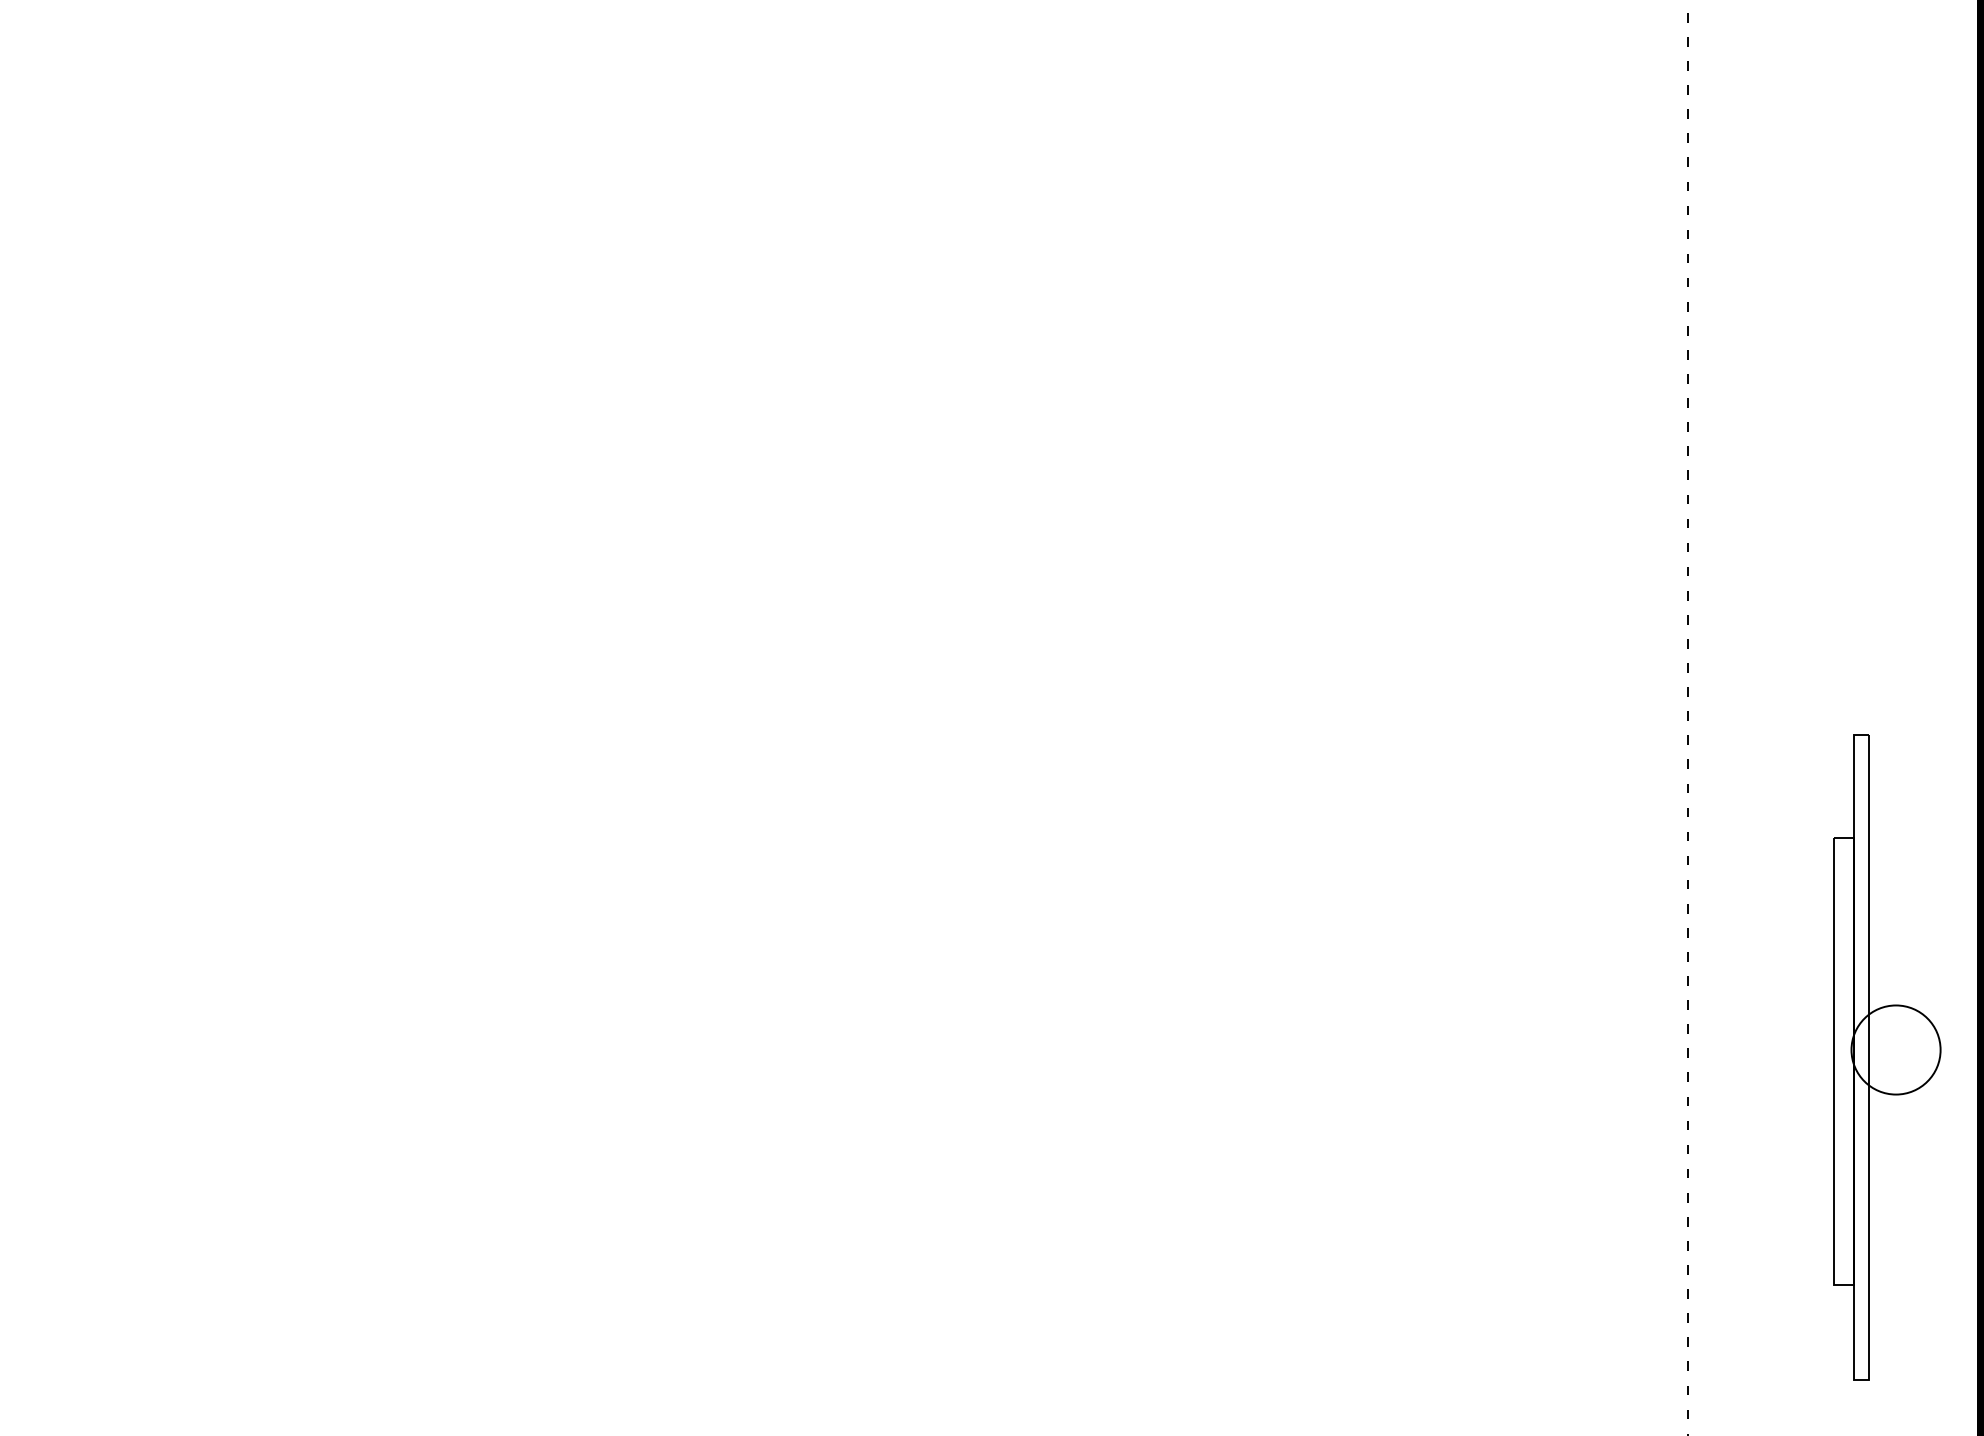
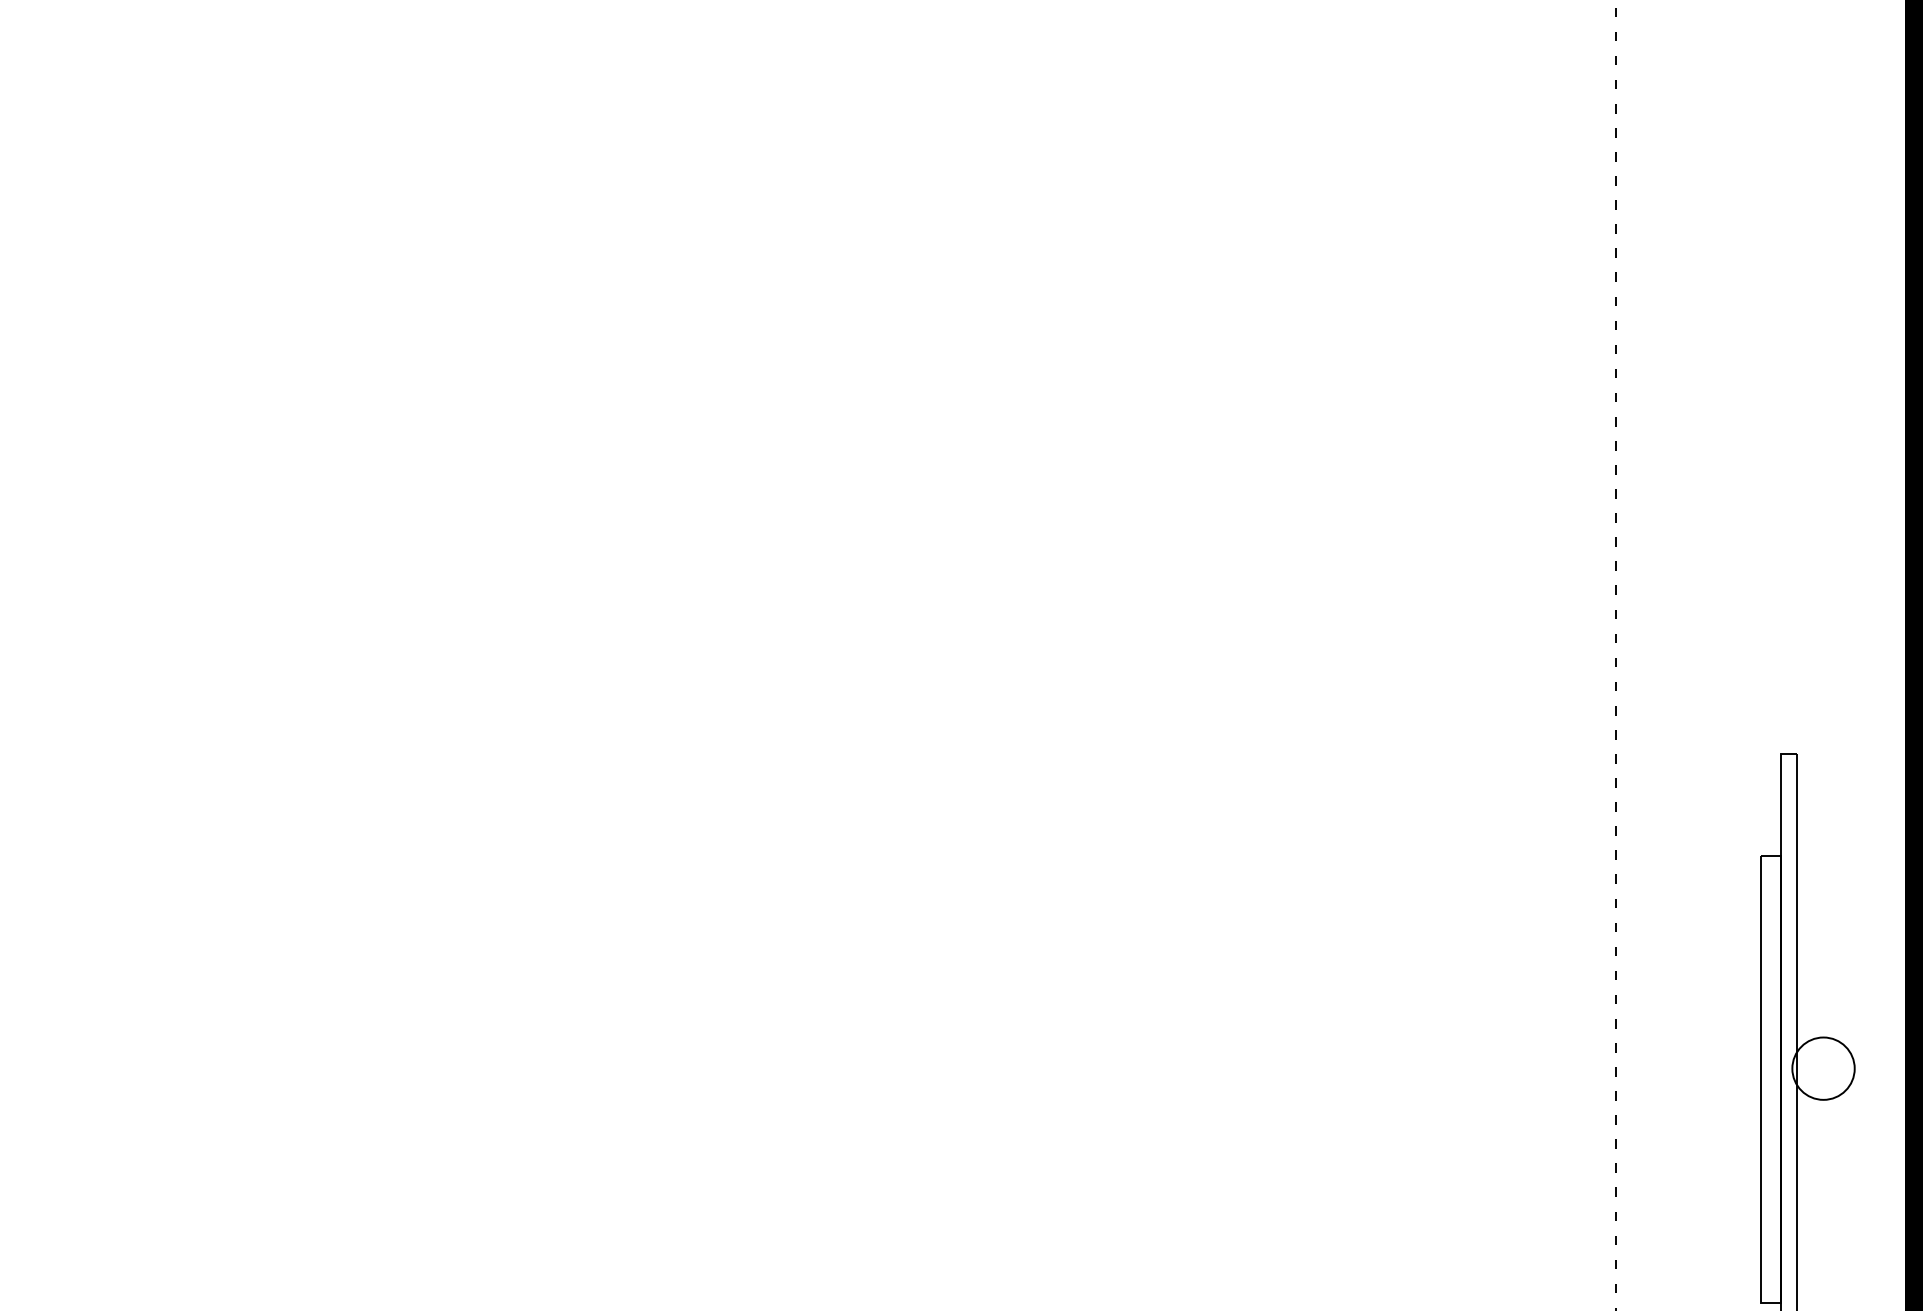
circle: (1895, 1049) -> (1822, 1068), size x0.7

